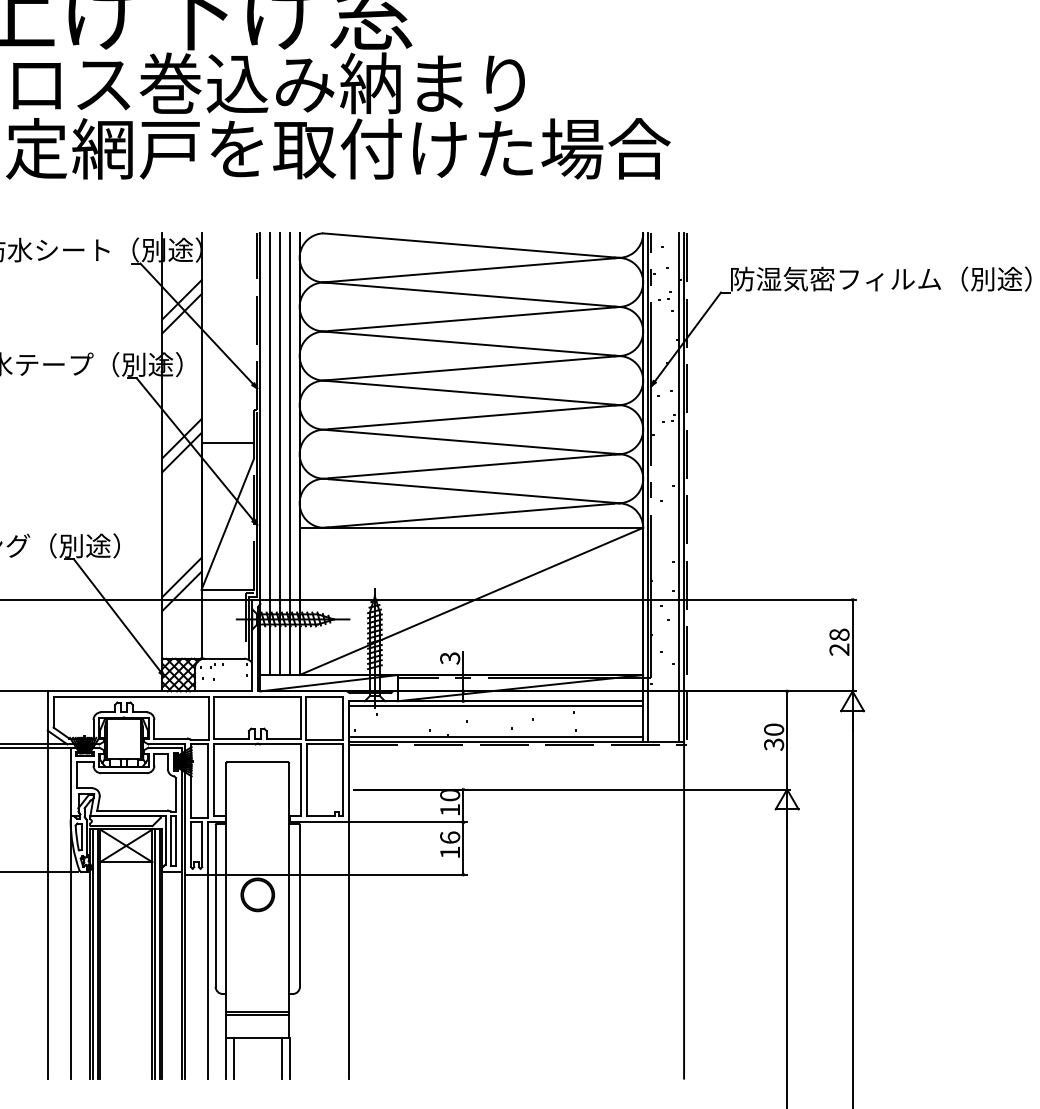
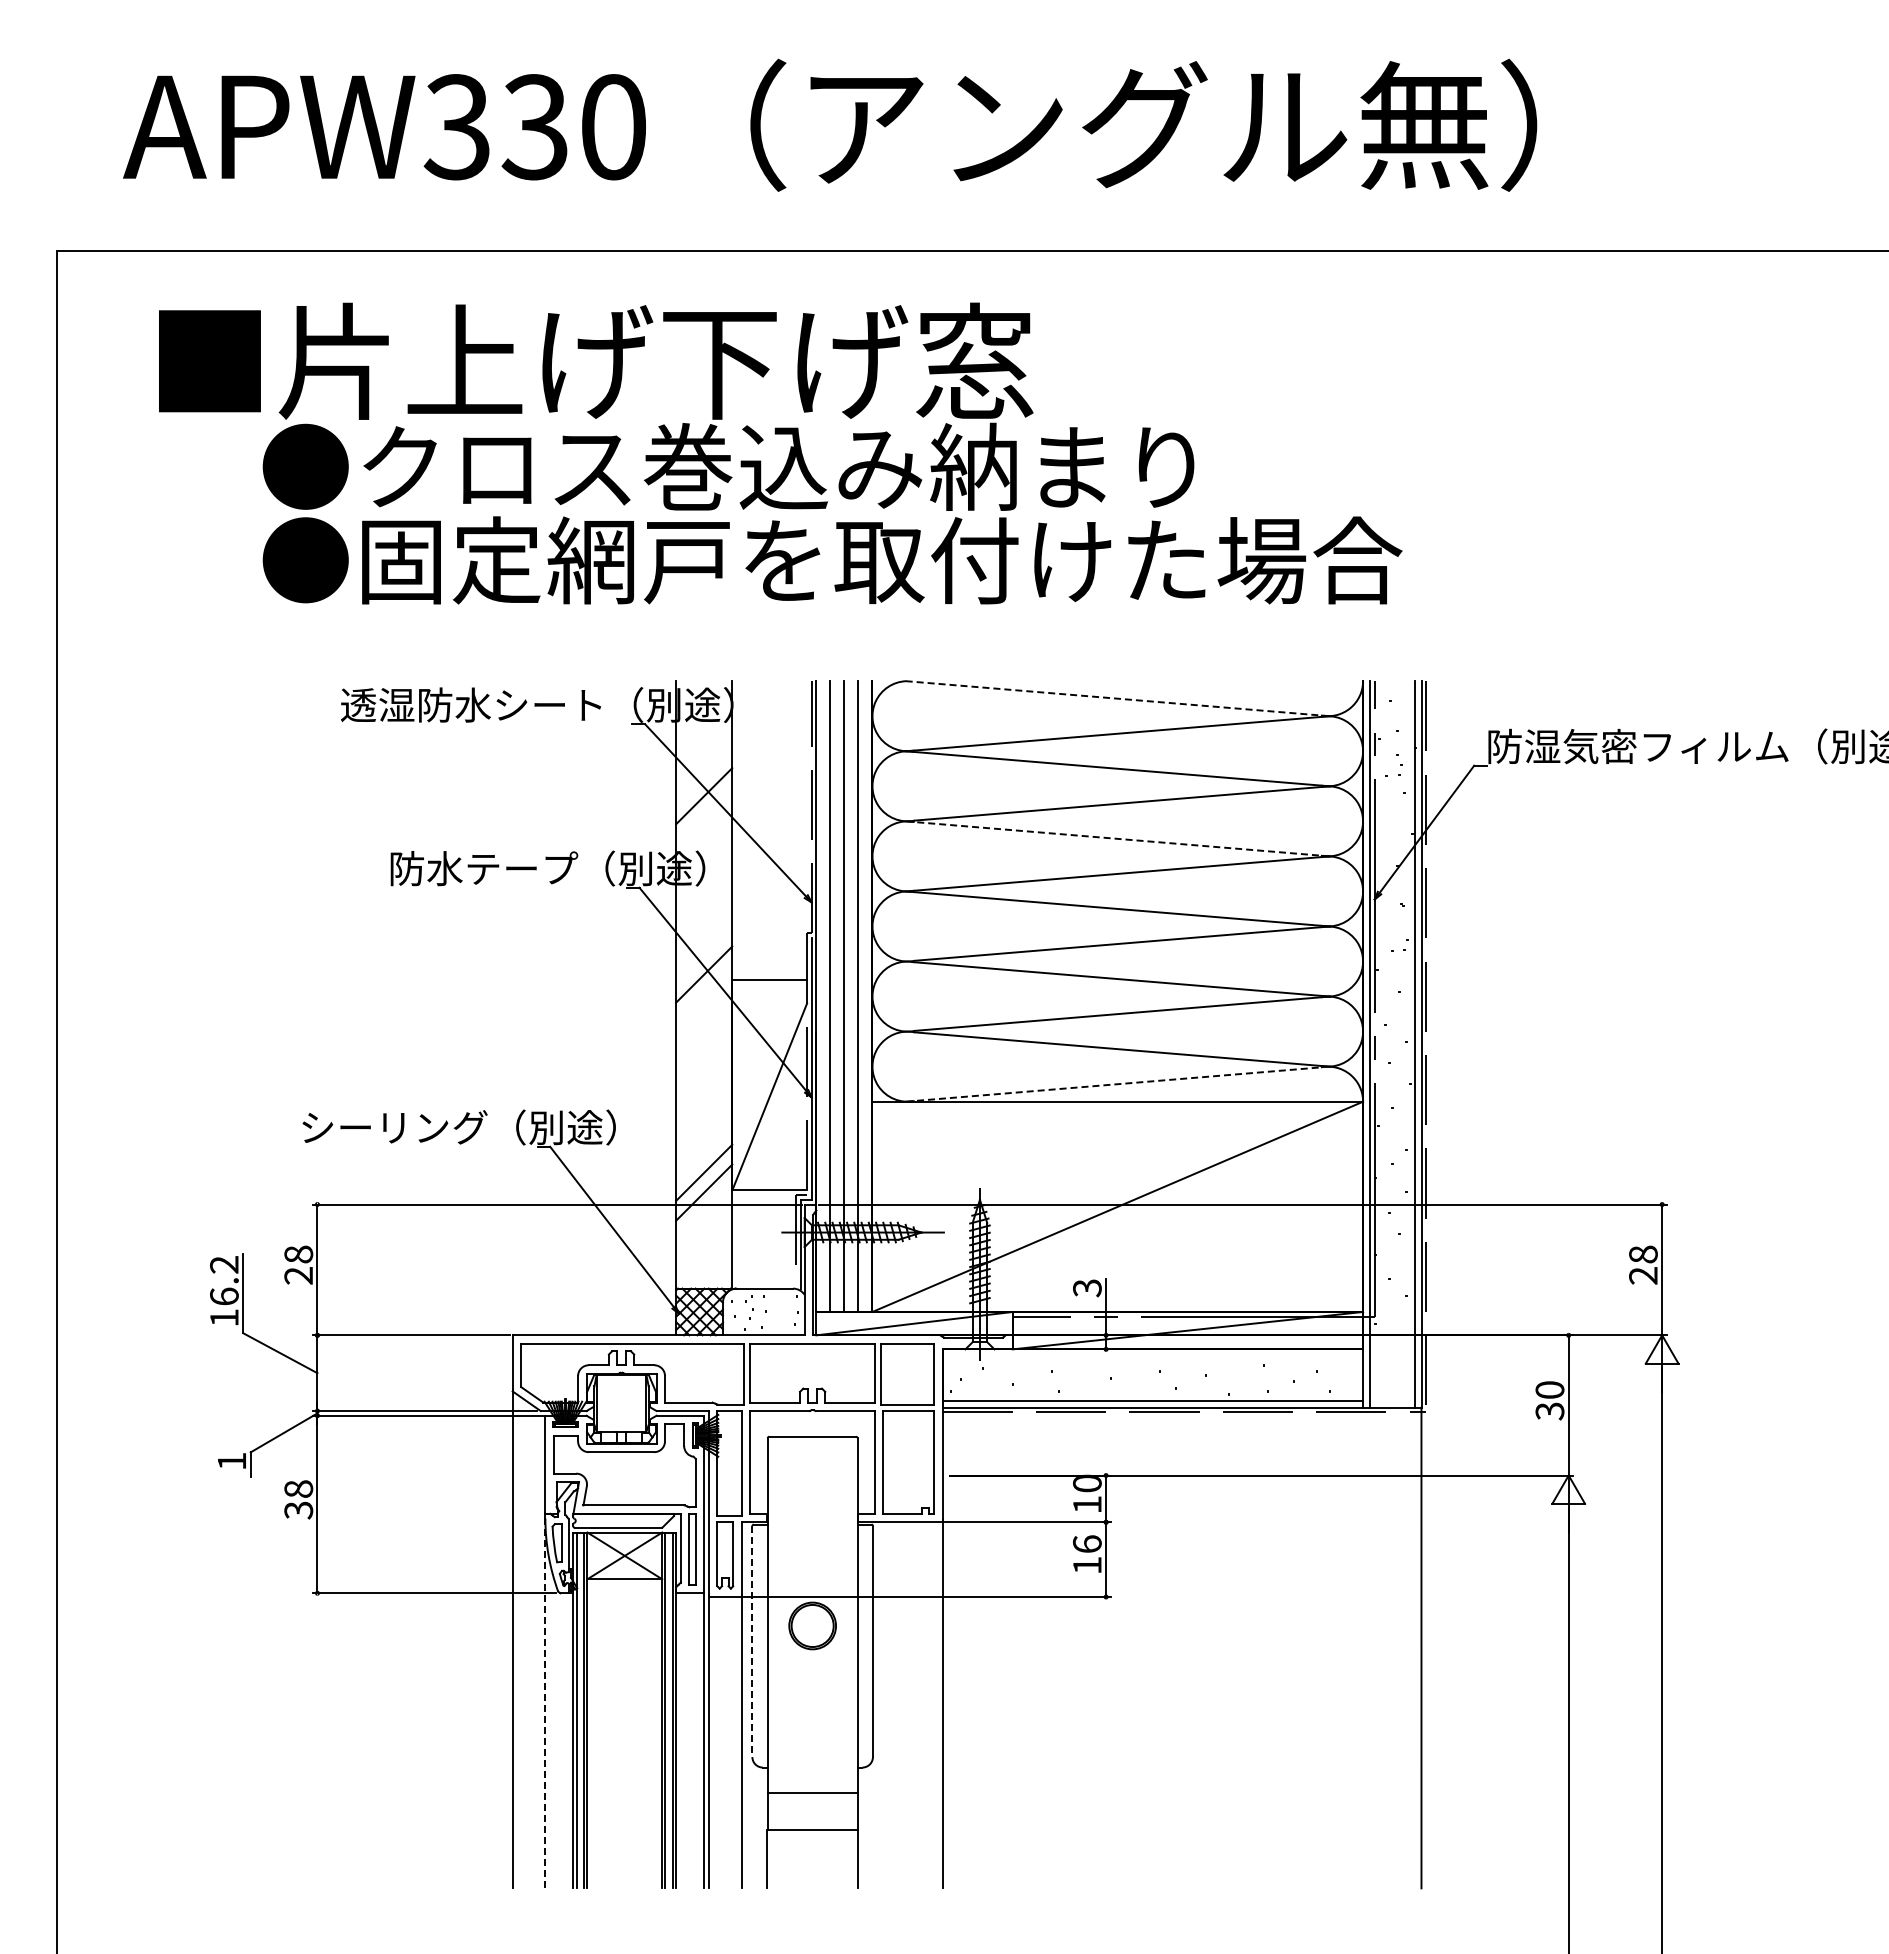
line: (471, 245) -> (1117, 698), solid -> dashed
line: (182, 300) -> (704, 776), removed
line: (469, 343) -> (1115, 838), solid -> dashed
line: (182, 452) -> (704, 994), removed
line: (469, 515) -> (1114, 1084), solid -> dashed
line: (495, 706) -> (1152, 1356), removed
line: (215, 905) -> (752, 1641), solid -> dashed
line: (70, 946) -> (545, 1699), solid -> dashed
line: (257, 1015) -> (812, 1797), removed
line: (233, 1058) -> (778, 1859), removed
line: (282, 1058) -> (847, 1859), removed

